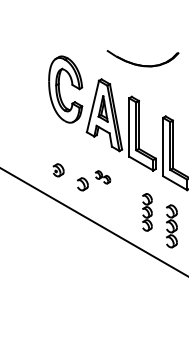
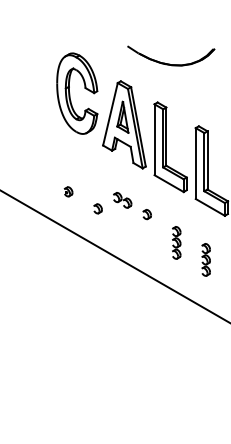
part: (58, 170) -> (68, 191), size x0.62
part: (82, 184) -> (97, 208), size x0.62
part: (122, 189) -> (146, 214), added
part: (147, 212) -> (176, 242), size x0.71
part: (171, 226) -> (205, 259), size x0.62

